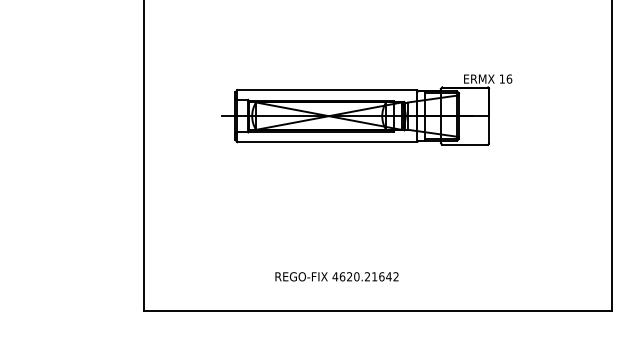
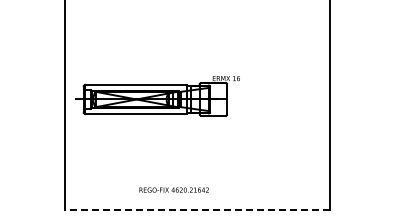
part: (365, 110) -> (157, 96), moved
line: (378, 311) -> (197, 209), solid -> dashed

